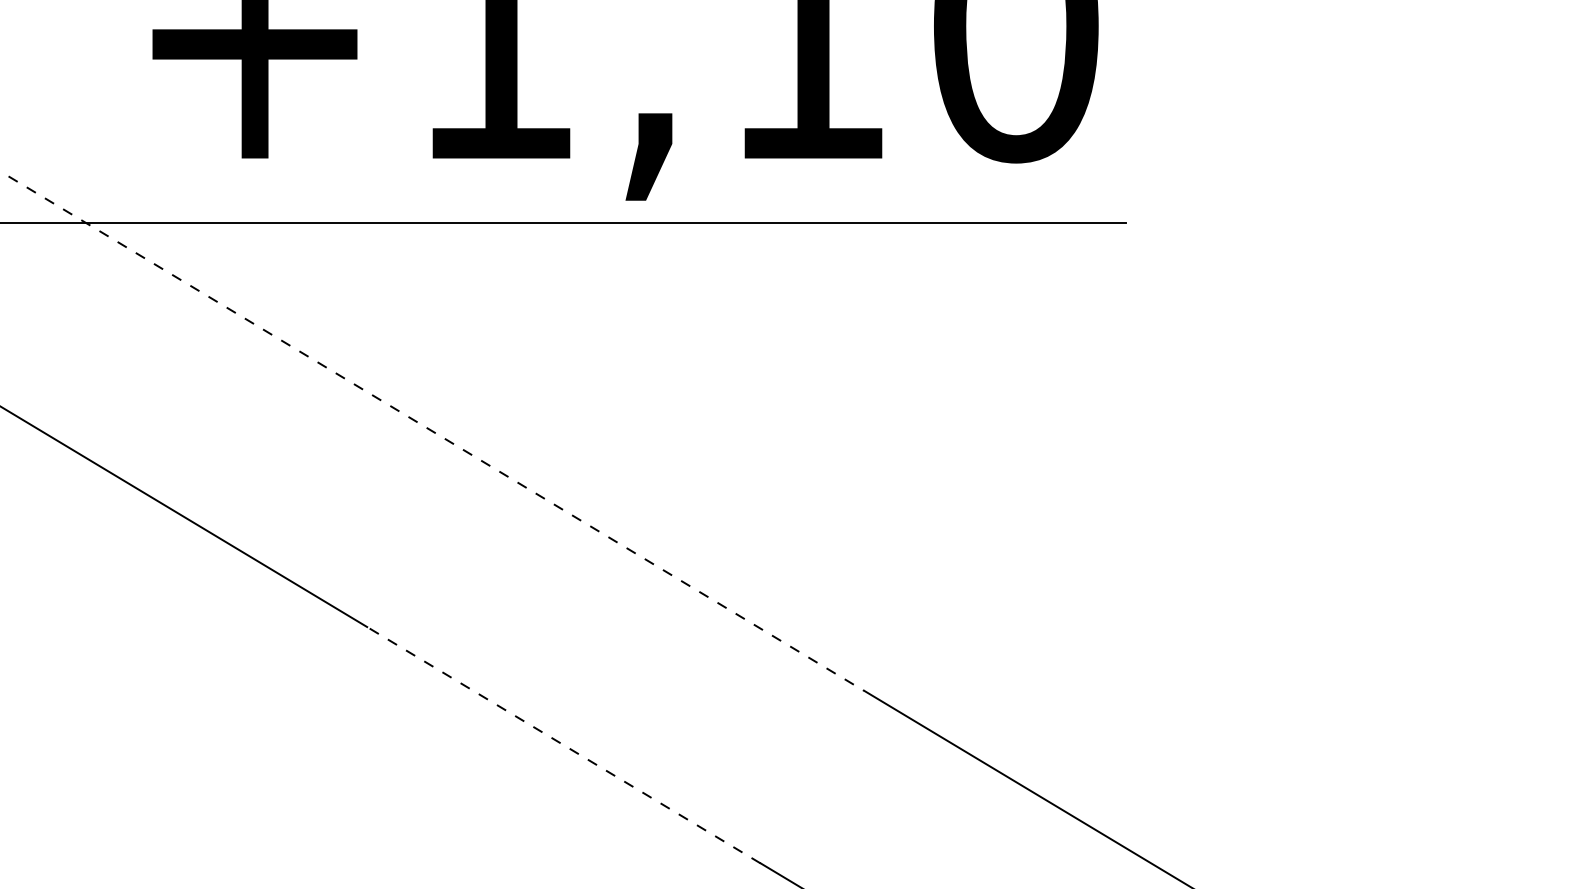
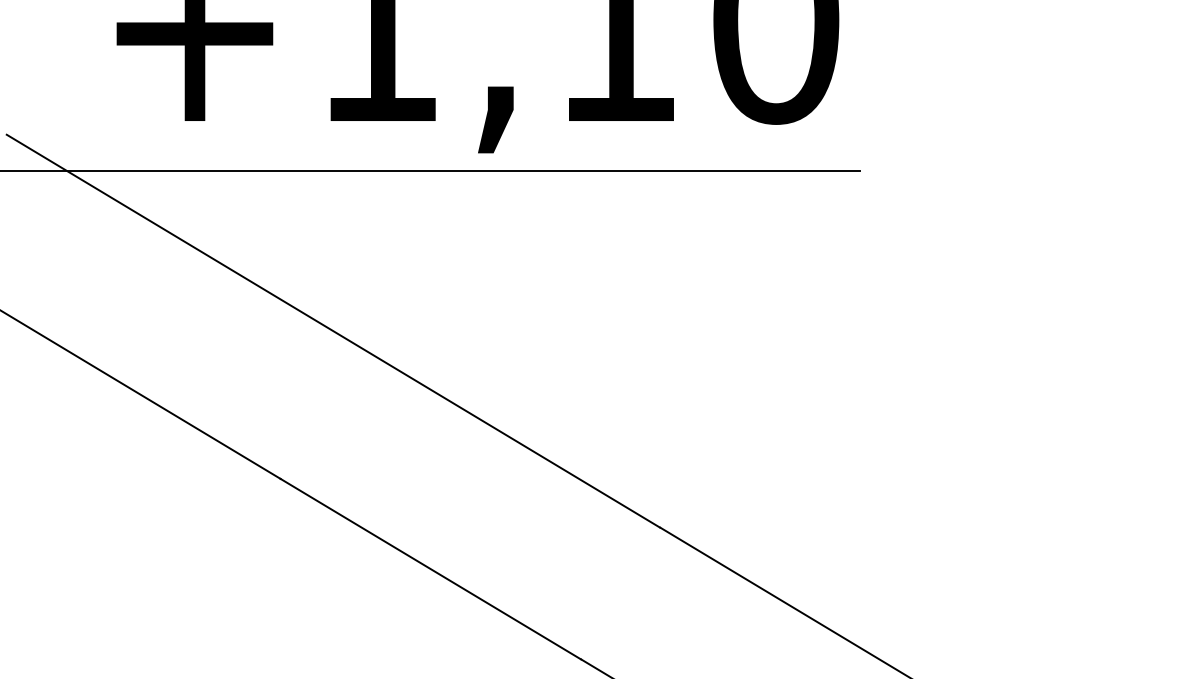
line: (436, 433) -> (333, 331), dashed -> solid
line: (563, 745) -> (430, 569), dashed -> solid

